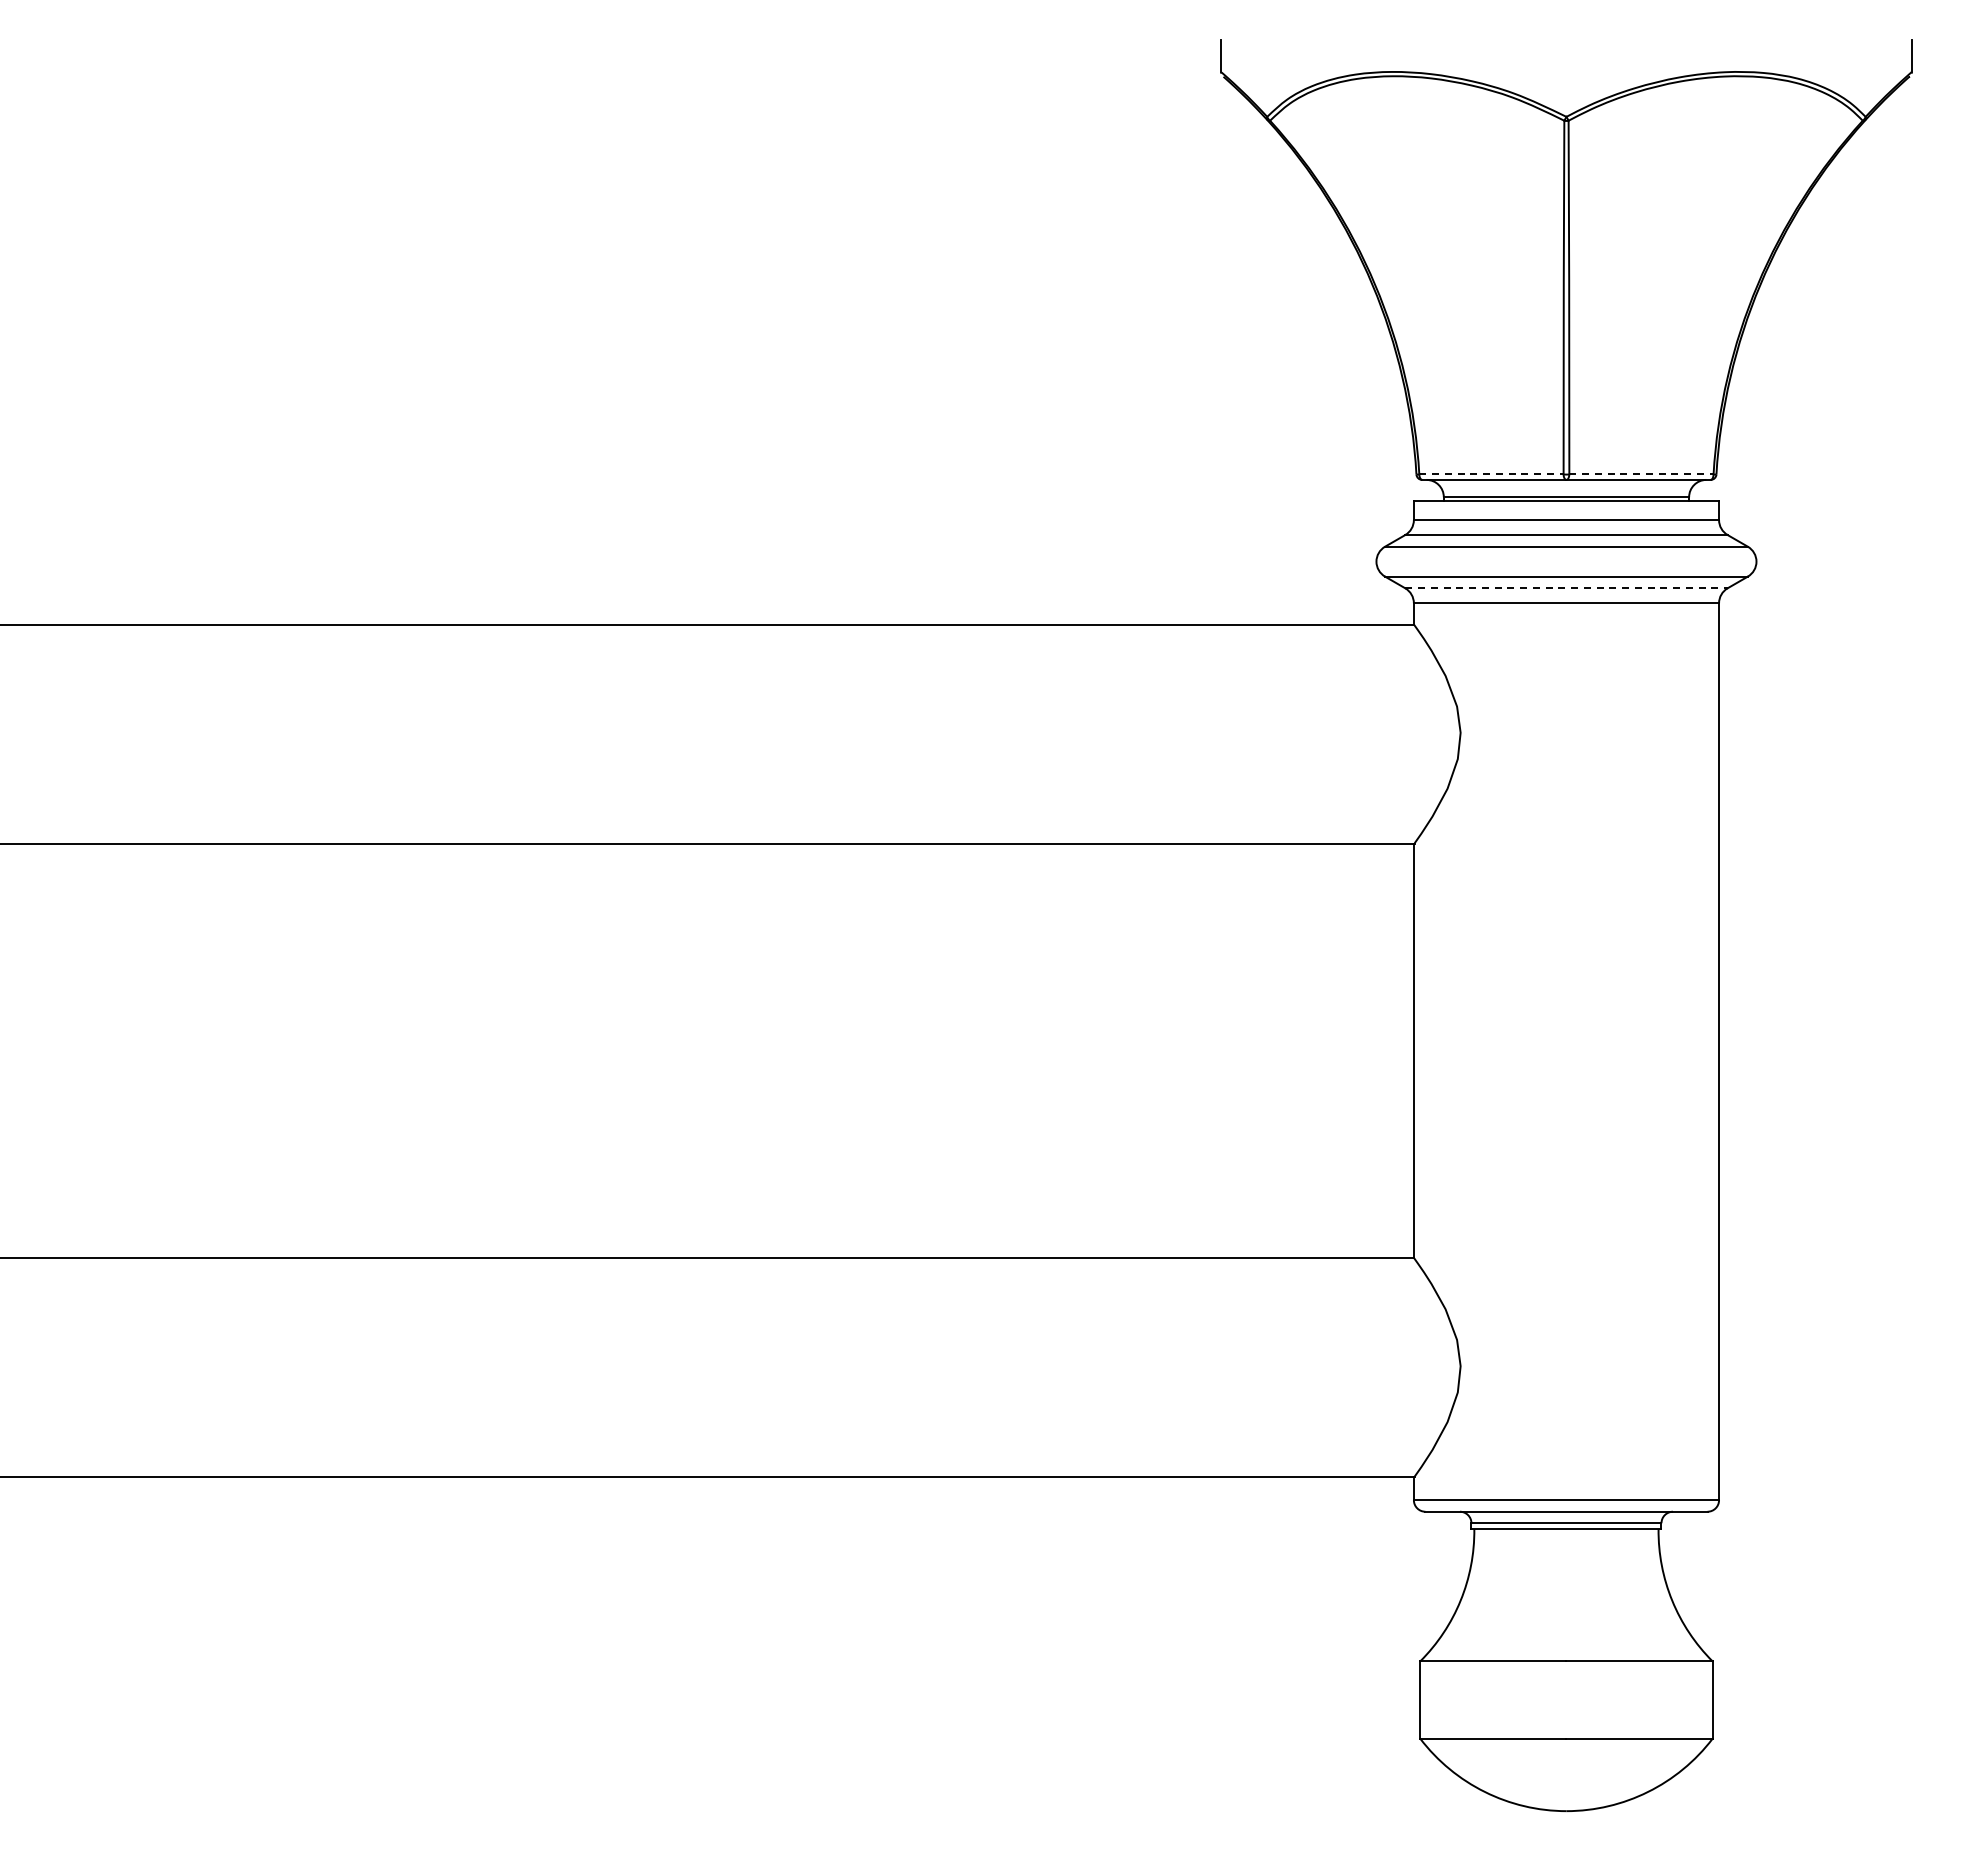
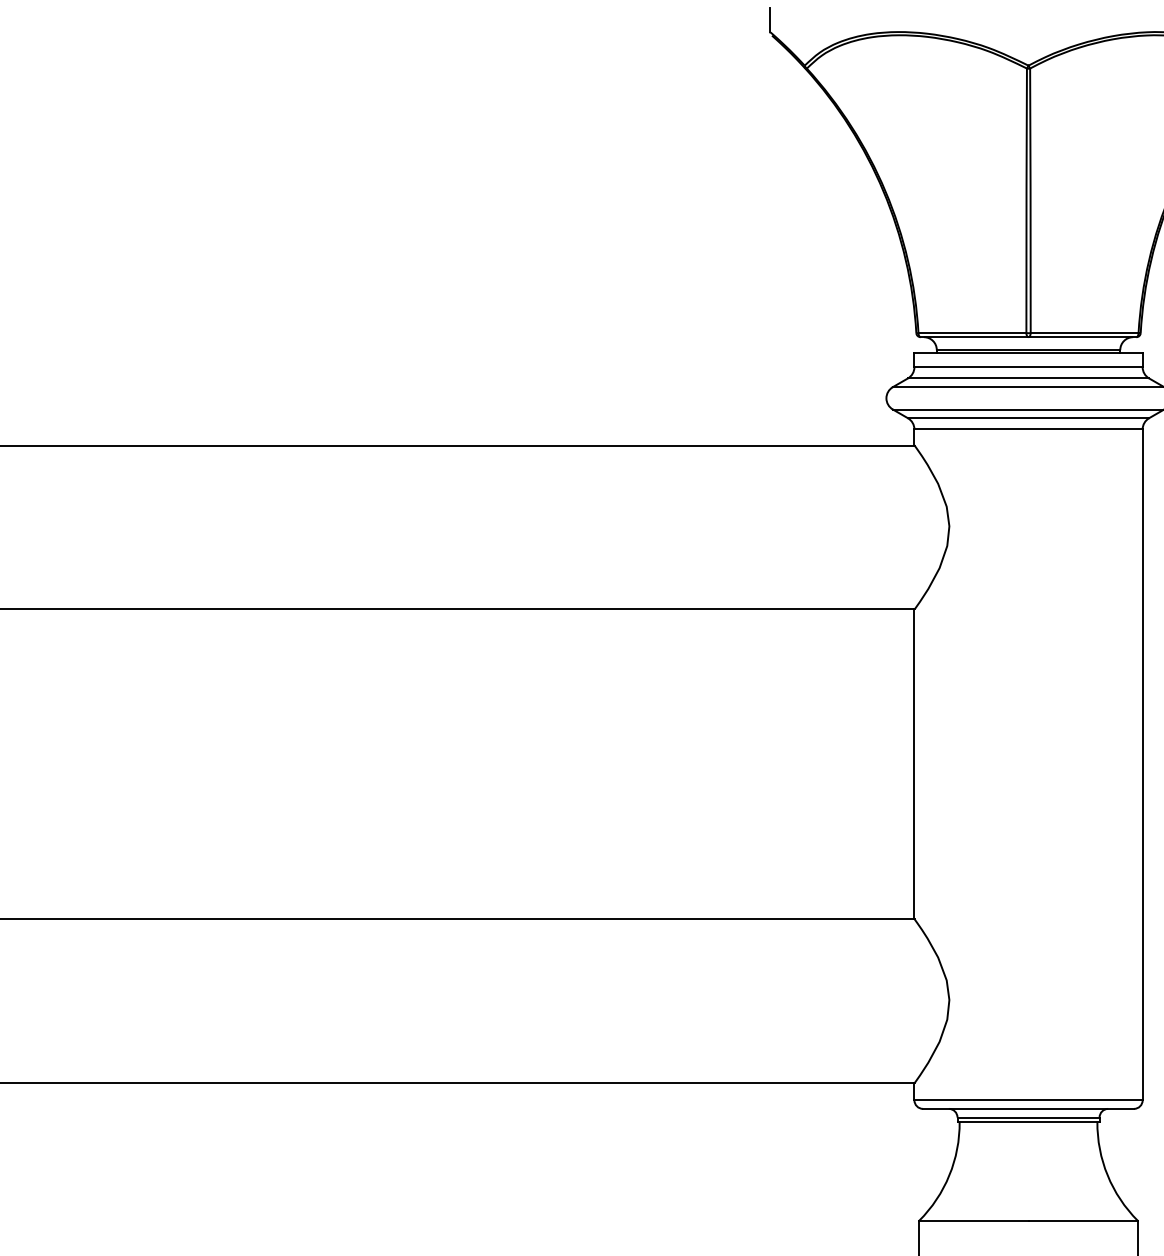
line: (1491, 474) -> (972, 333), dashed -> solid
line: (1641, 474) -> (1084, 333), dashed -> solid
line: (1566, 588) -> (1028, 418), dashed -> solid

